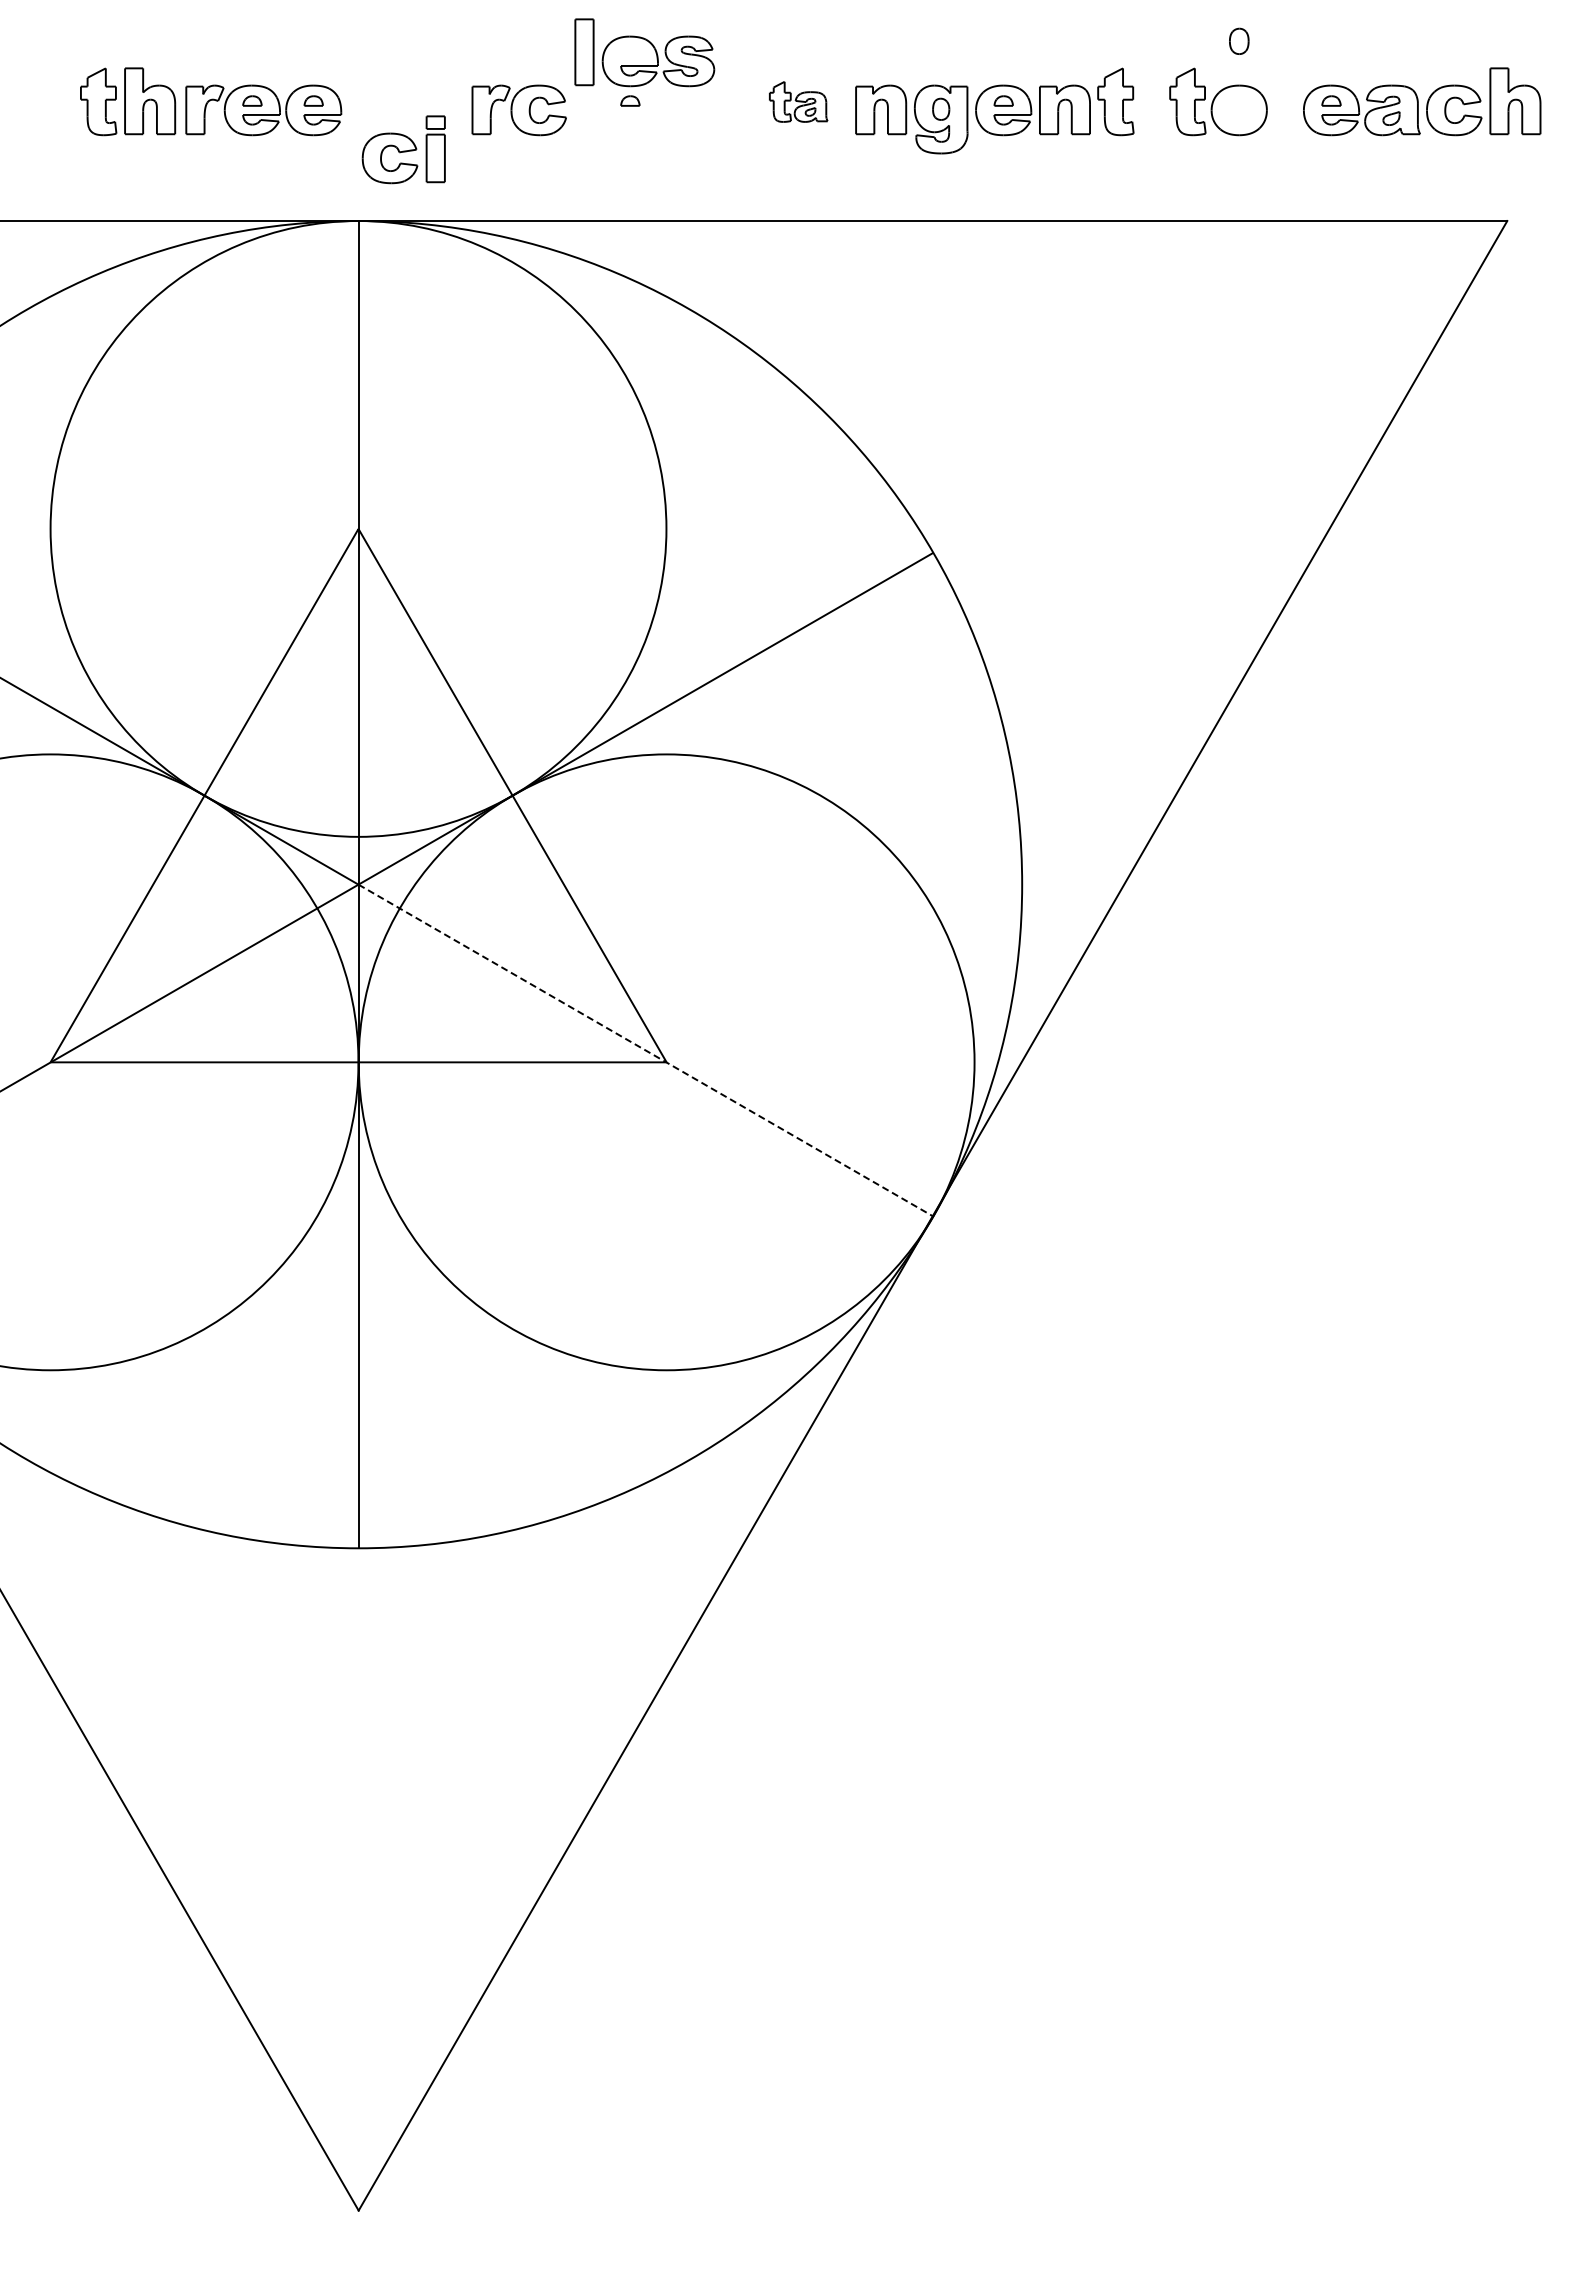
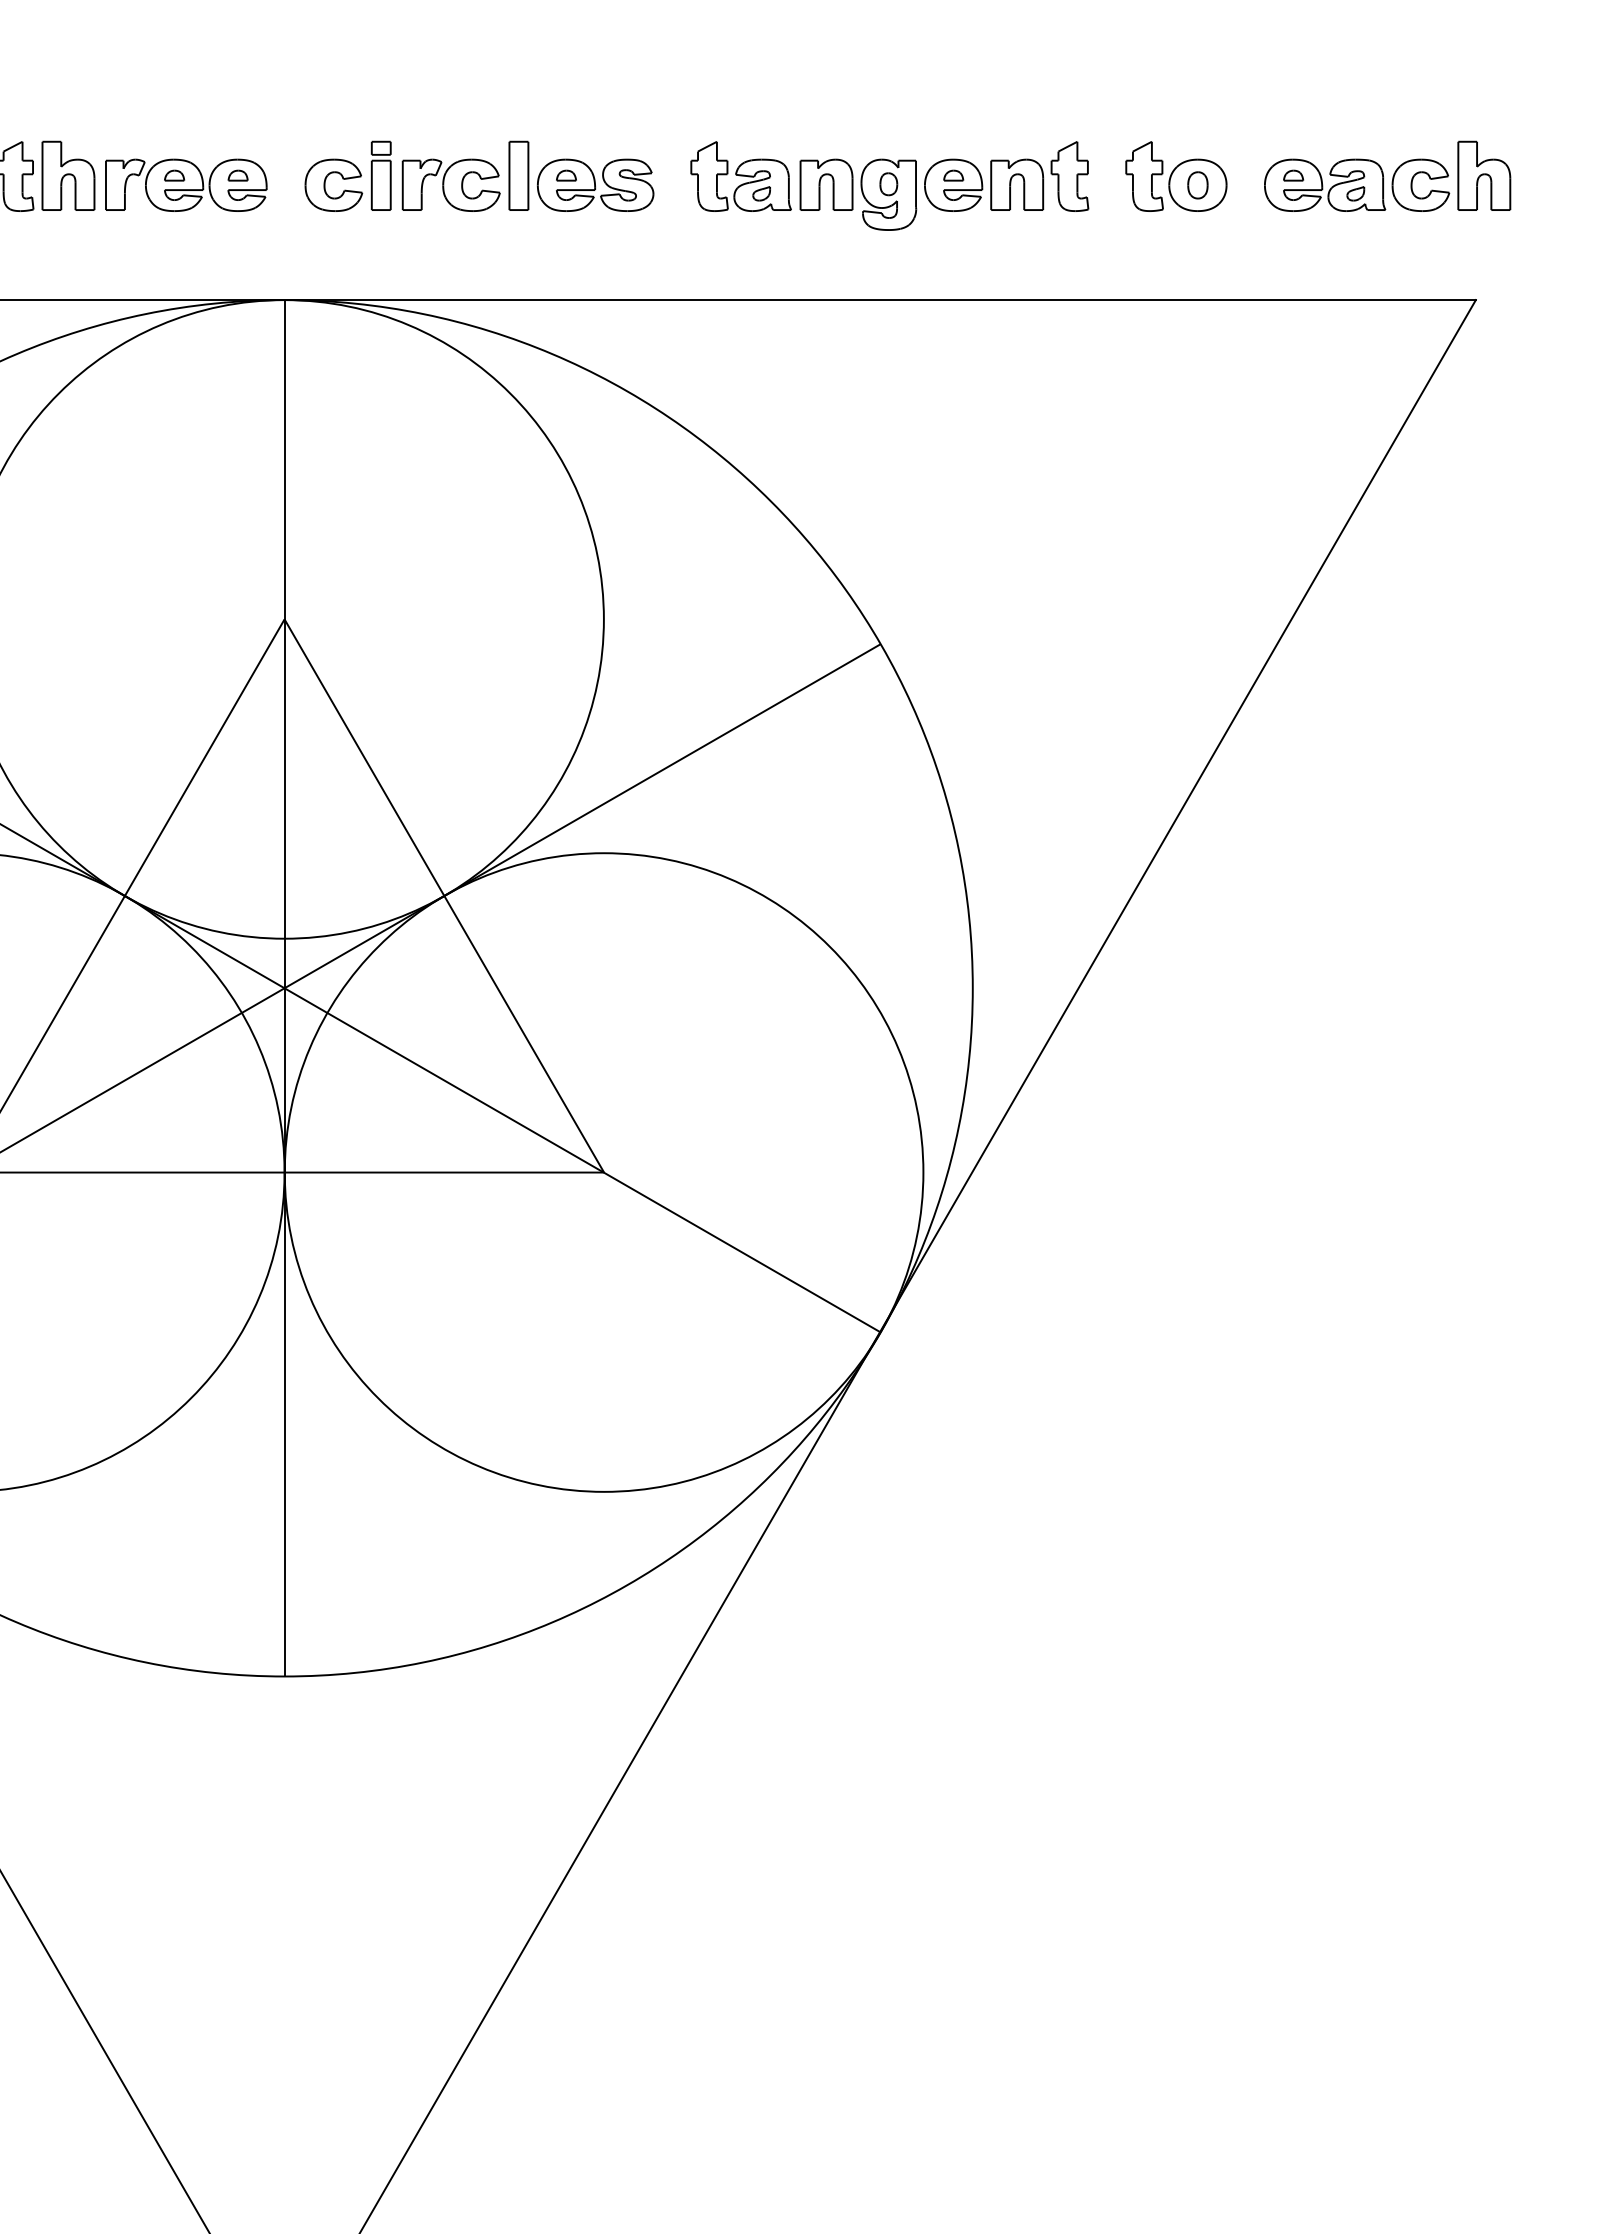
part: (1239, 40) -> (1198, 184), moved
part: (644, 52) -> (581, 176), moved
part: (798, 101) -> (740, 176), size x1.67
part: (403, 149) -> (347, 176), moved
line: (645, 1050) -> (582, 1160), dashed -> solid

